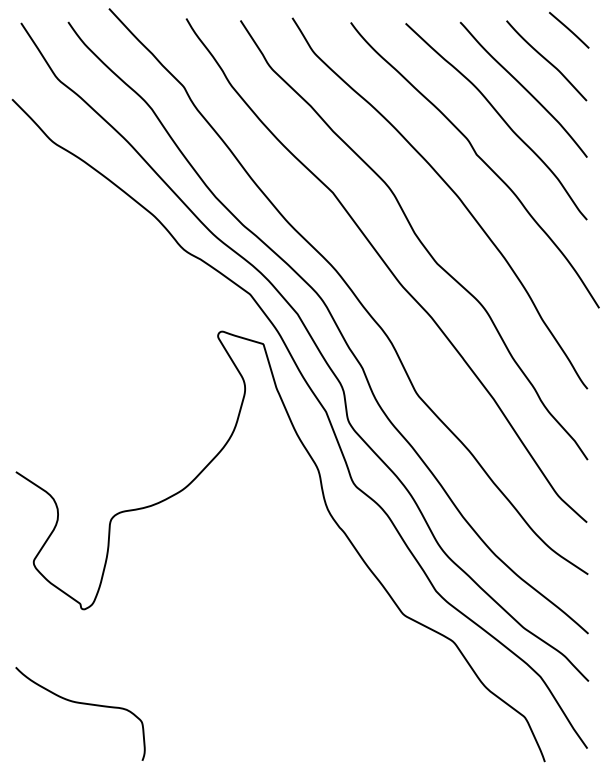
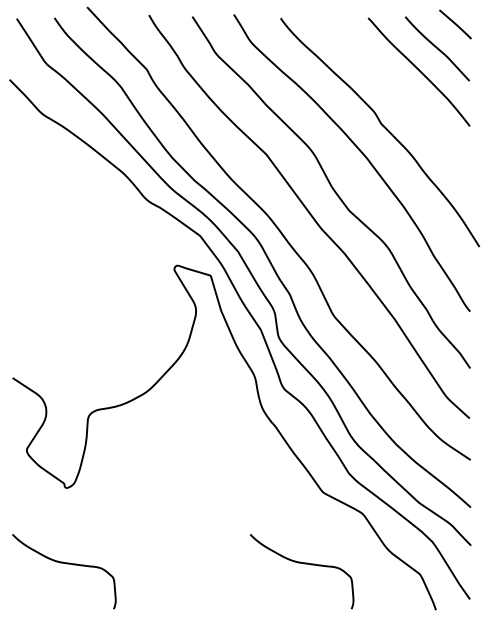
curve: (501, 119) -> (401, 95), removed
curve: (378, 704) -> (302, 564), added

